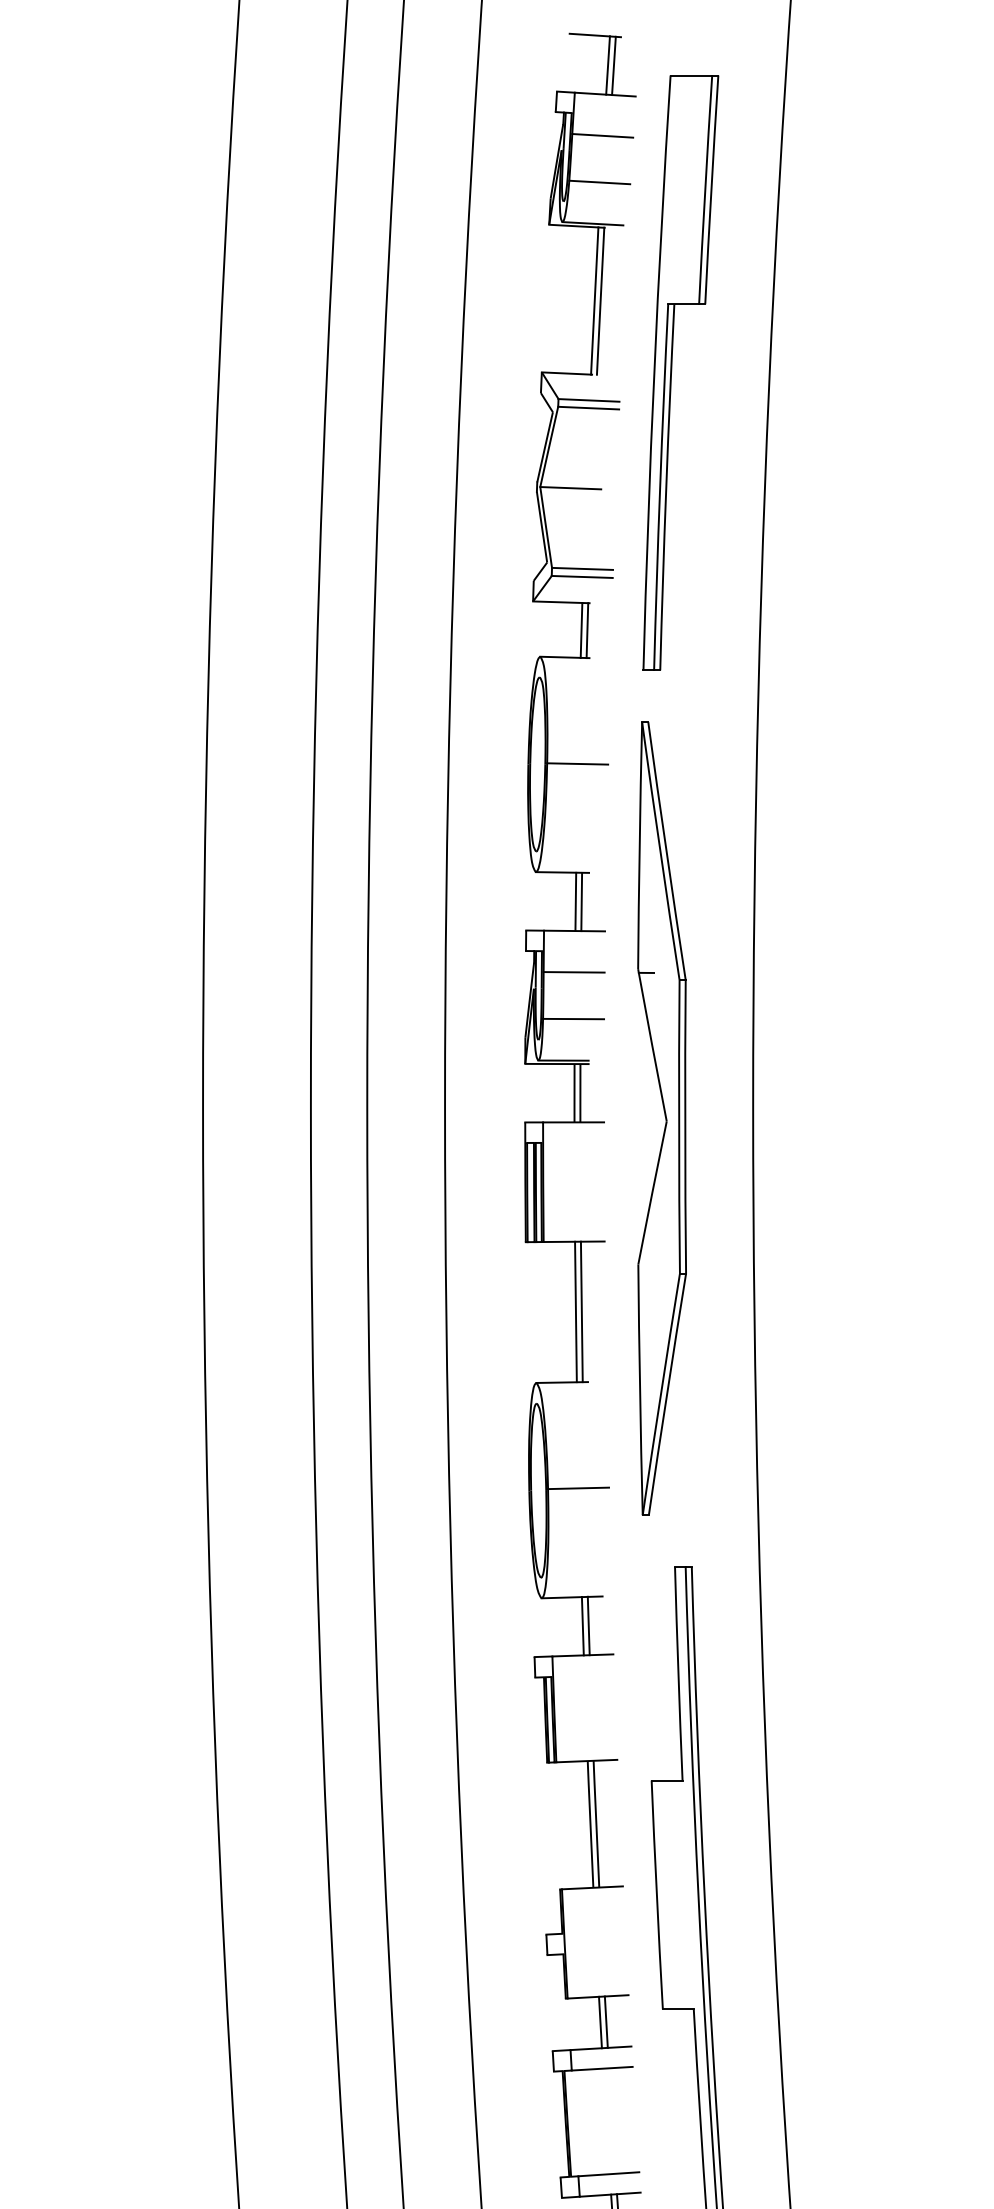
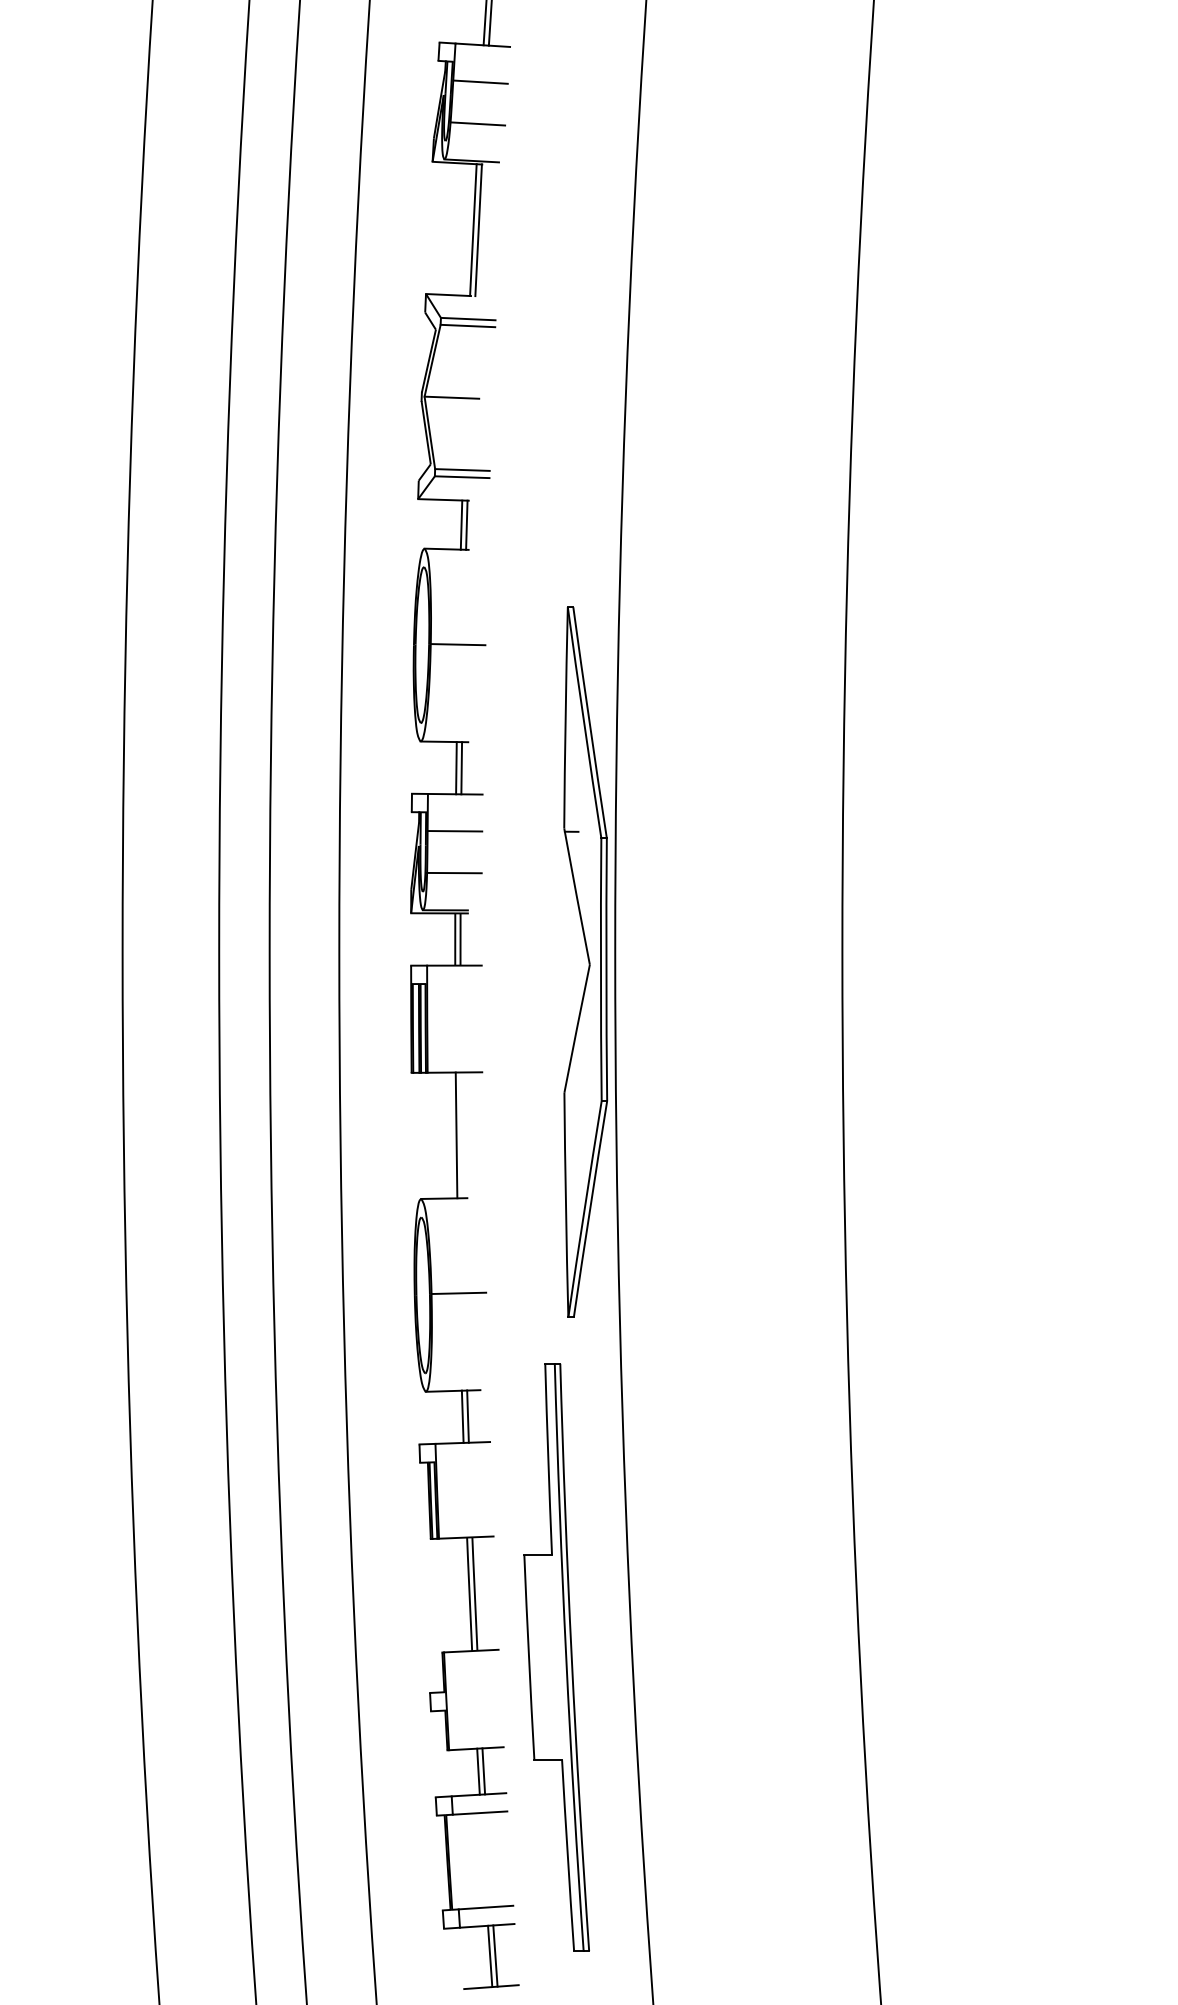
part: (671, 372) -> (542, 294), removed
part: (661, 1117) -> (585, 961), moved
line: (581, 1312) -> (461, 1135), removed

